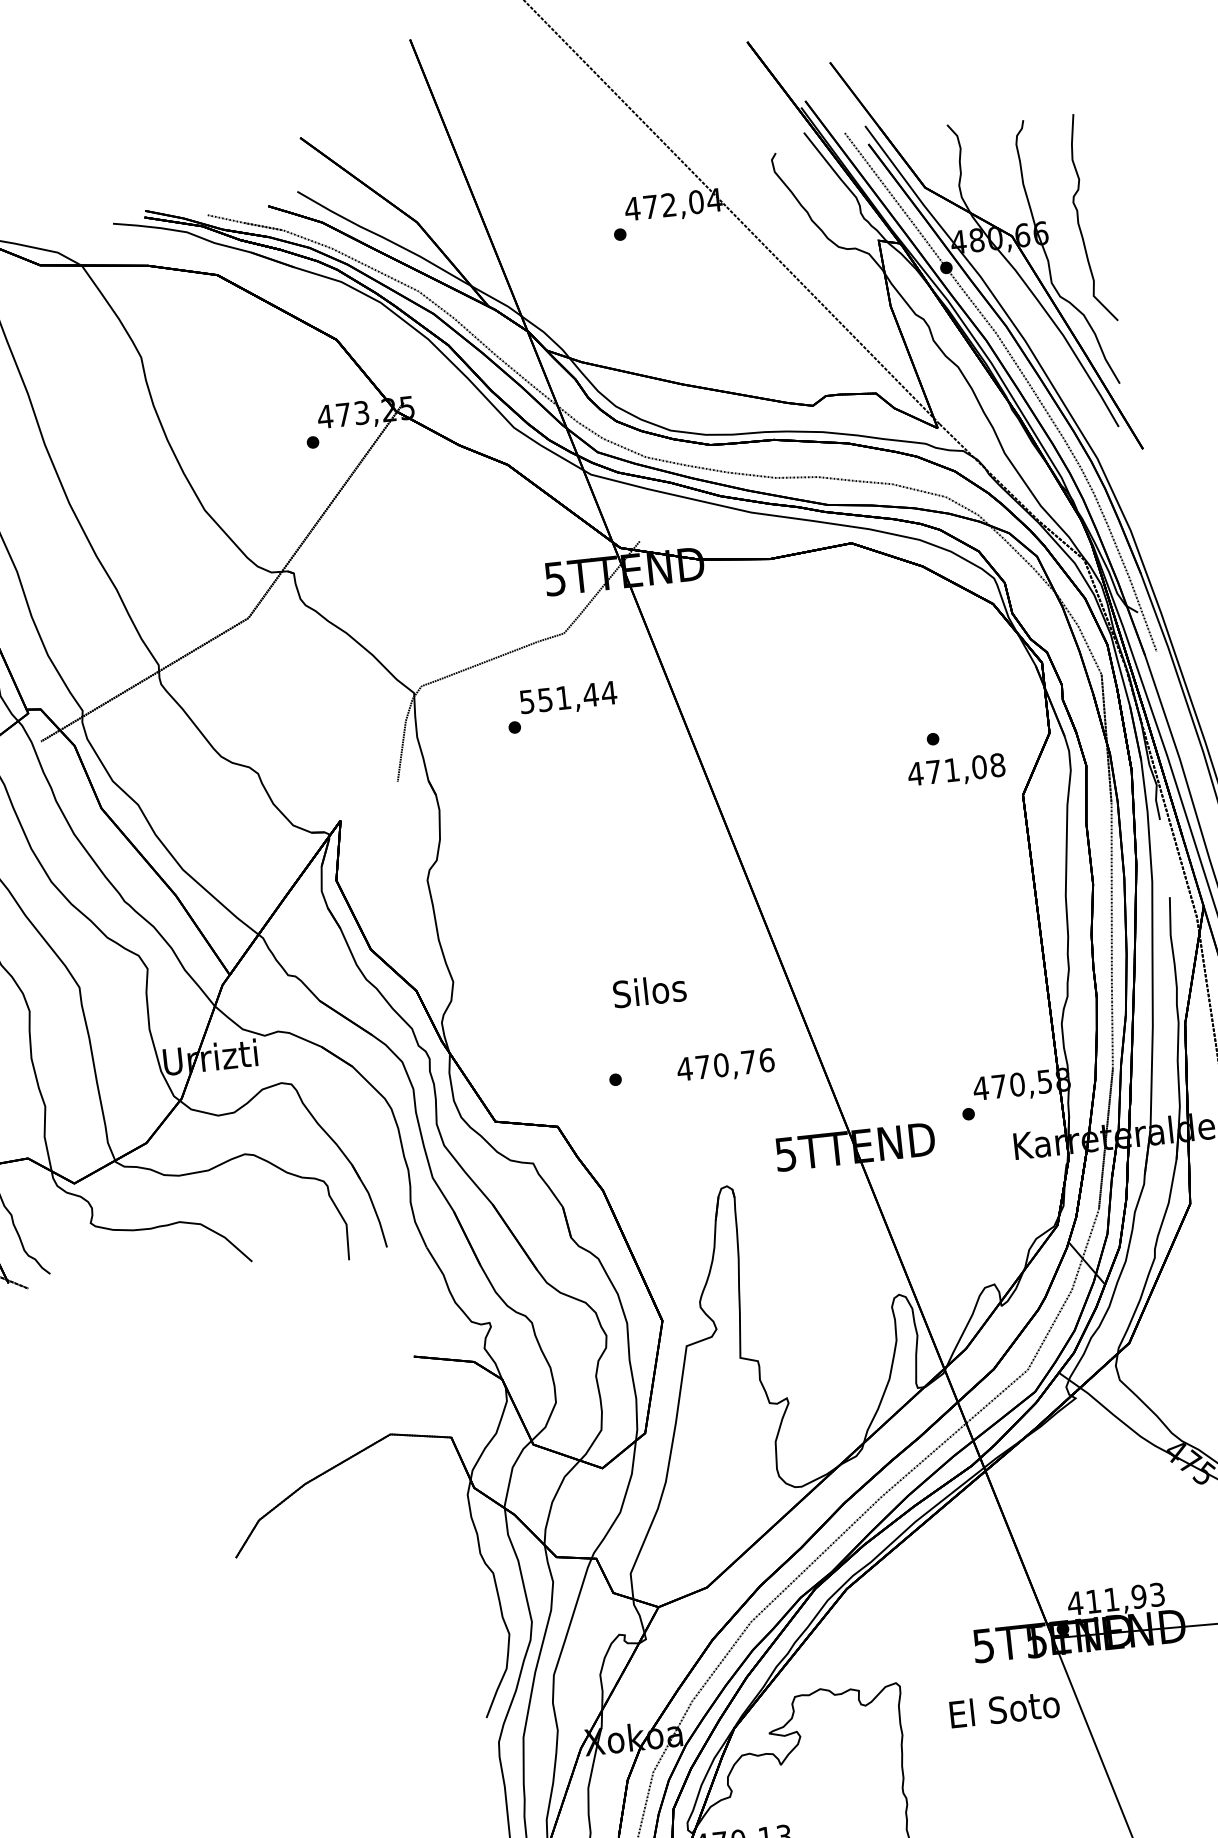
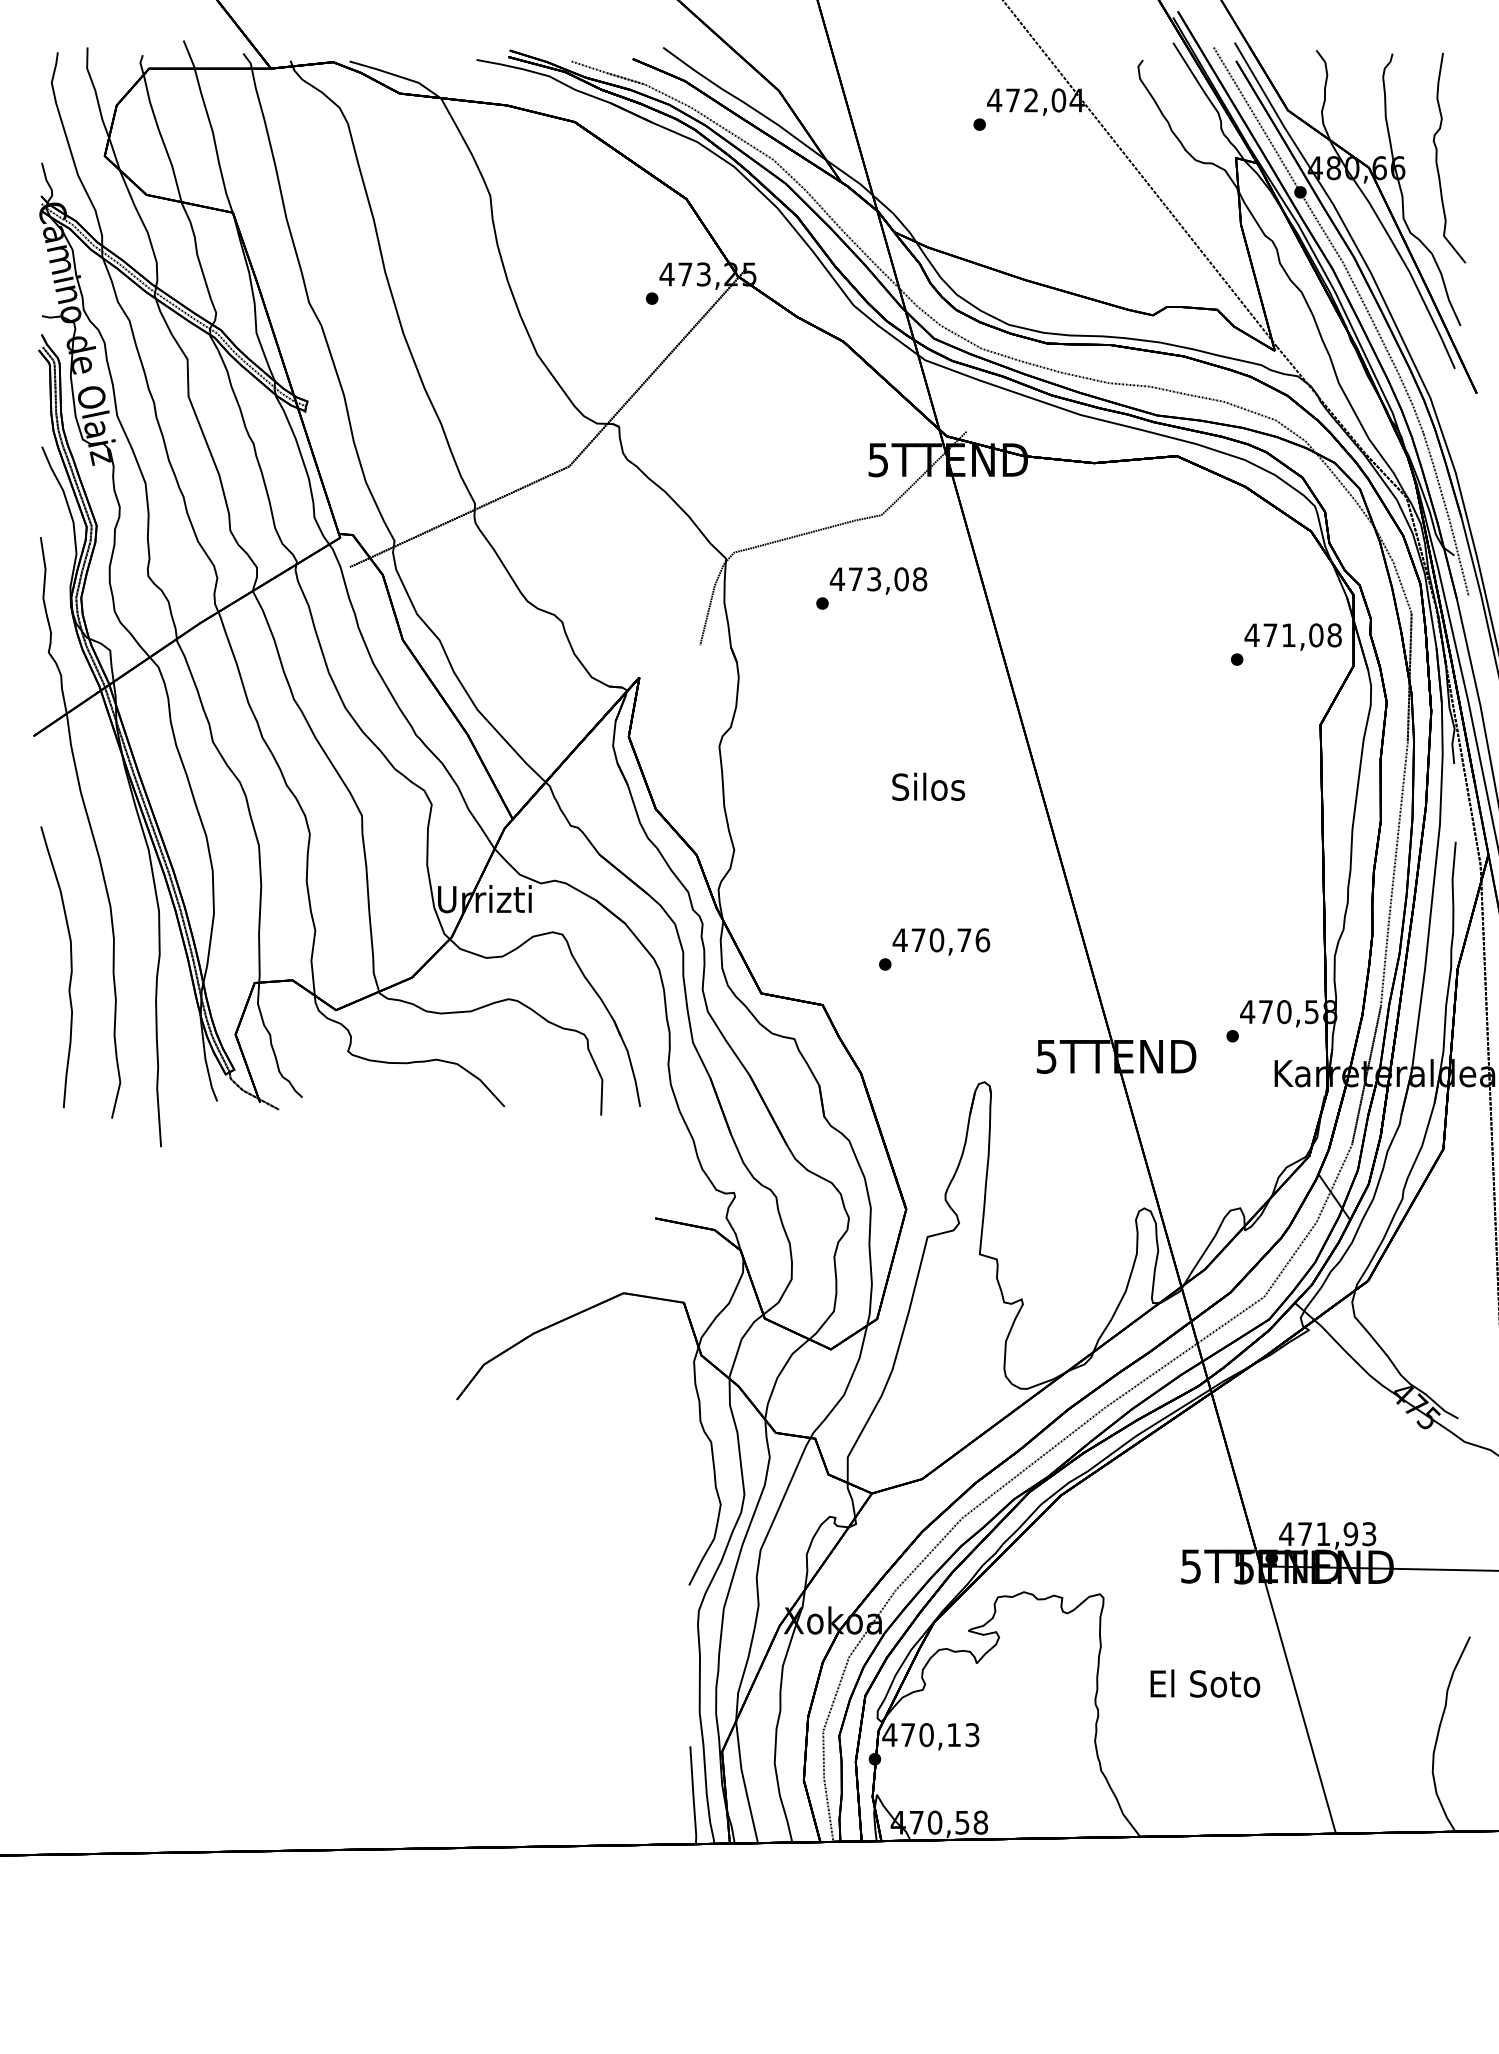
text: (567, 697) -> (878, 579), 551,44 -> 473,08
text: (955, 770) -> (1292, 636), moved
text: (649, 990) -> (928, 786), moved
text: (725, 1065) -> (941, 941), moved
text: (1092, 1600) -> (1304, 1533), 411,93 -> 471,93
text: (1004, 1708) -> (1205, 1683), moved

